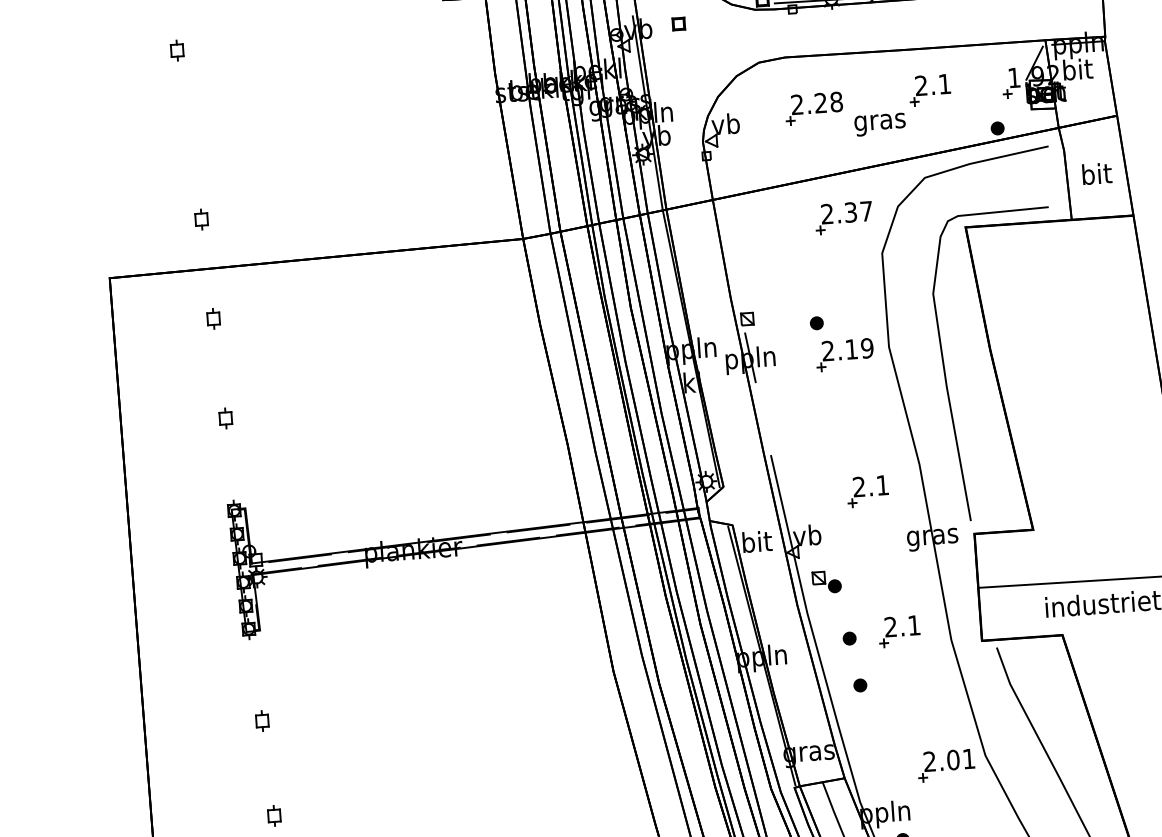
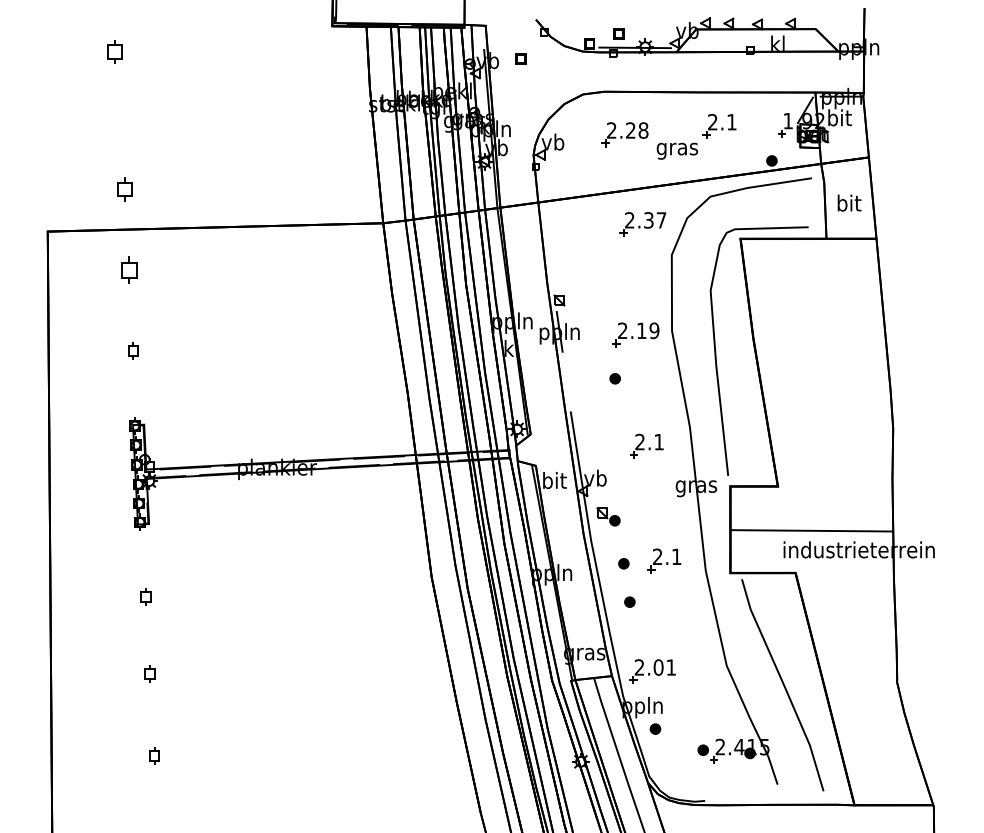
part: (176, 50) -> (114, 51), size x1.4
part: (200, 219) -> (124, 189), size x1.4
part: (212, 318) -> (128, 269), size x1.6
part: (815, 322) -> (614, 378), moved
part: (946, 765) -> (652, 671), moved

